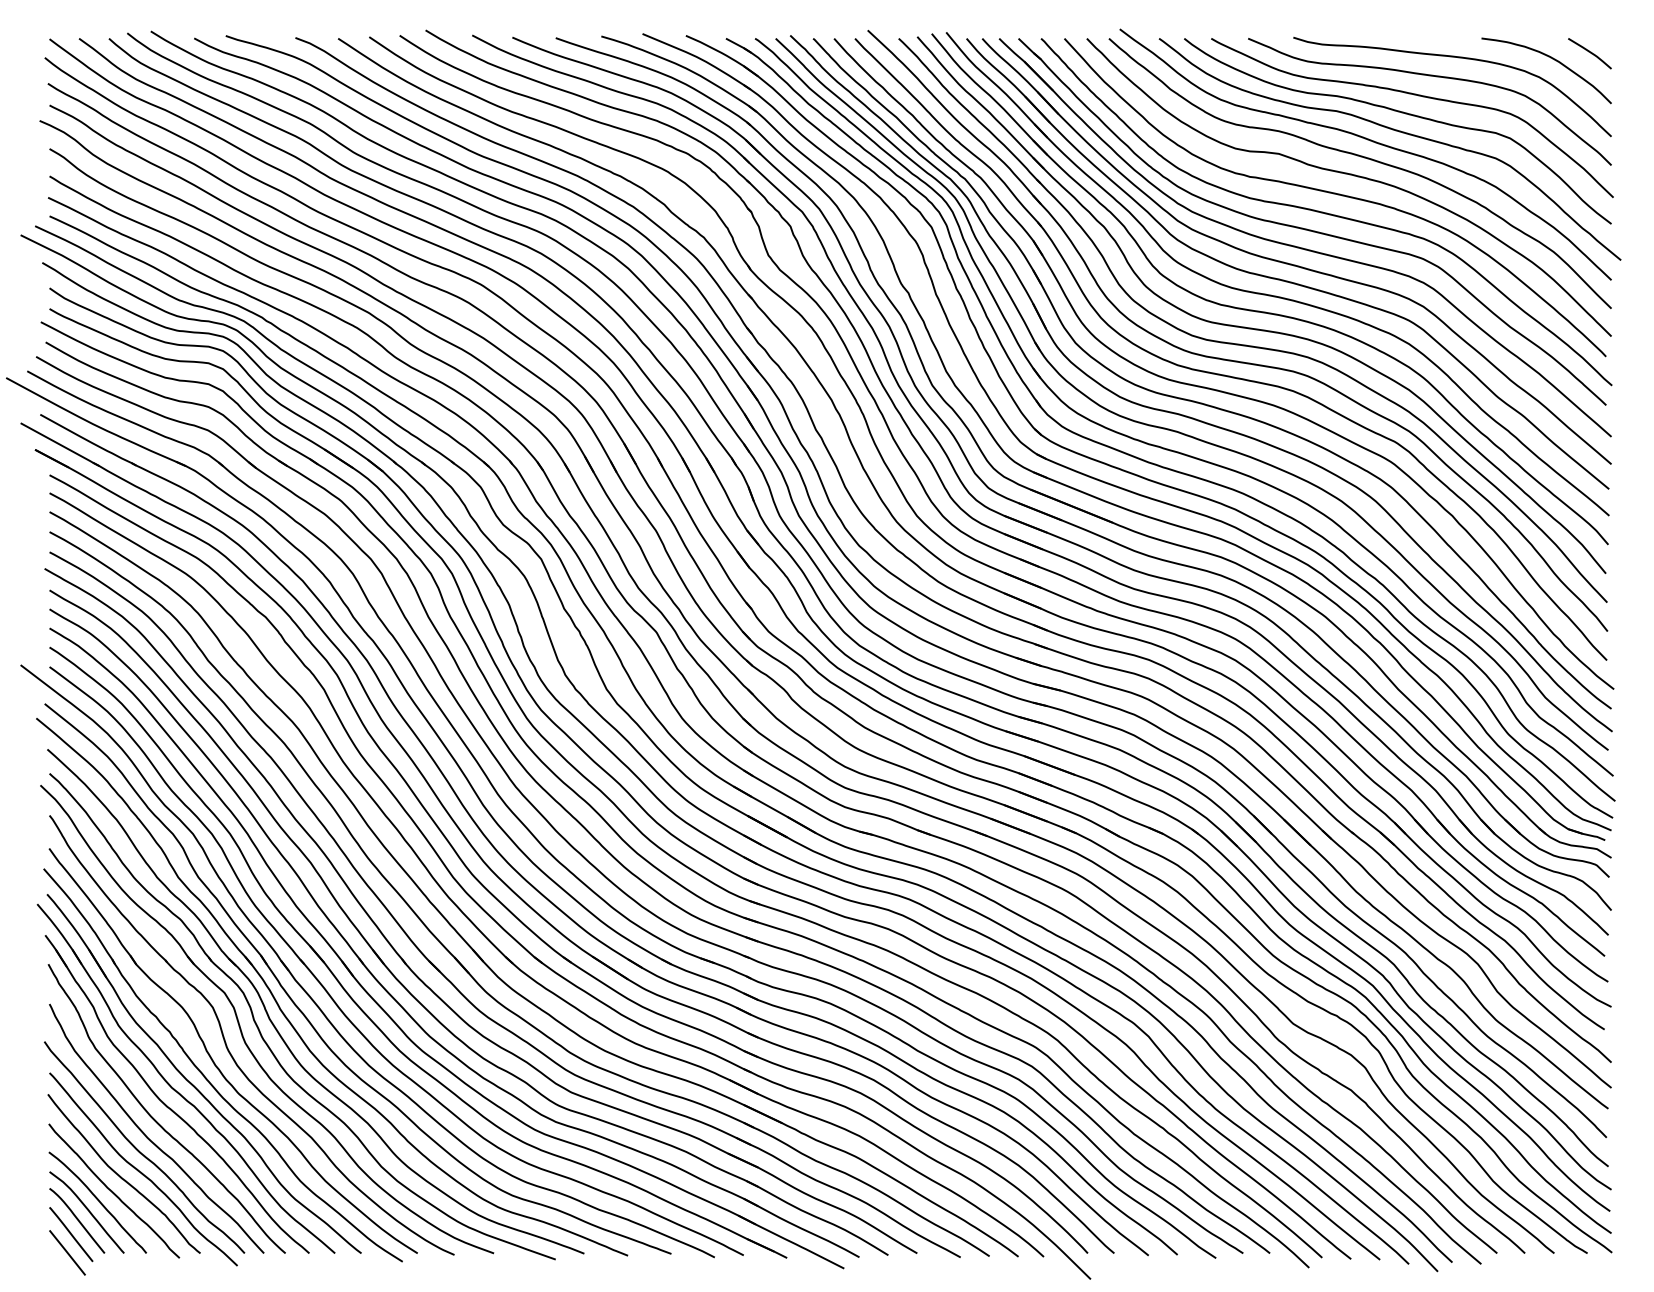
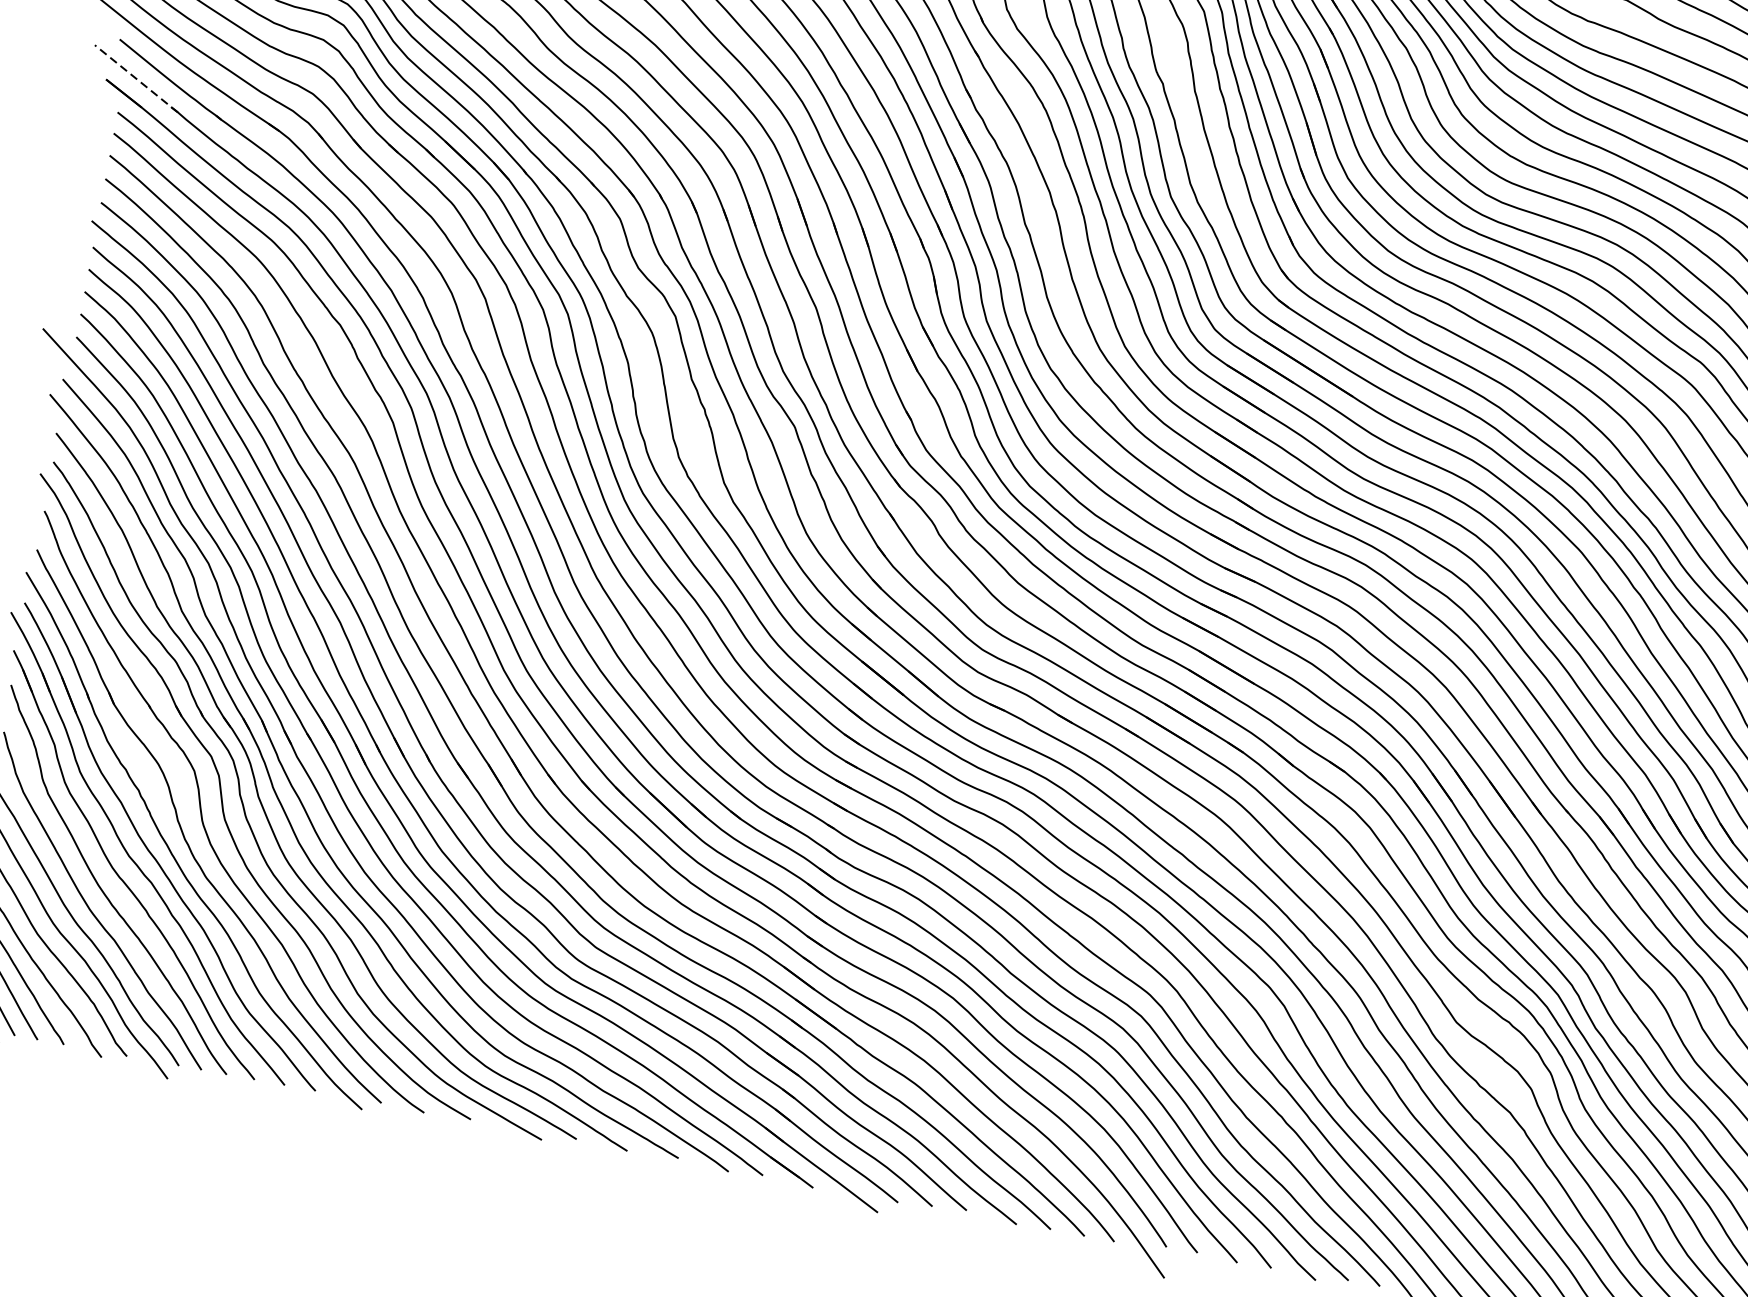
line: (61, 445) -> (137, 80), solid -> dashed

